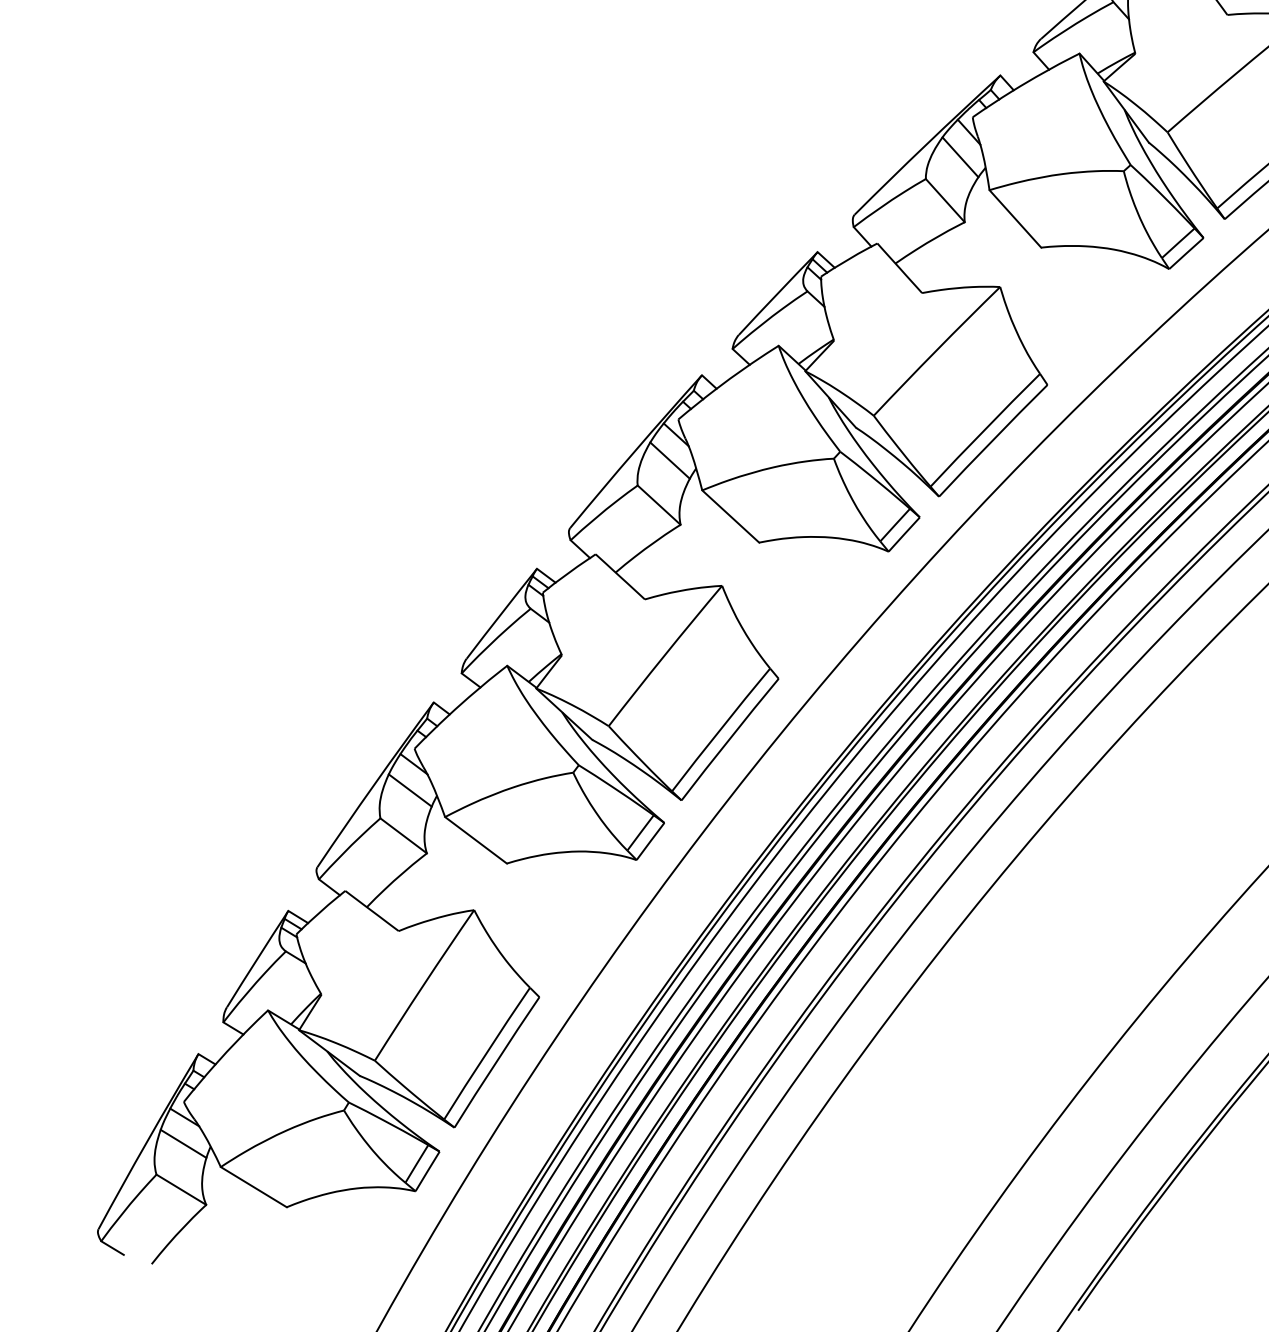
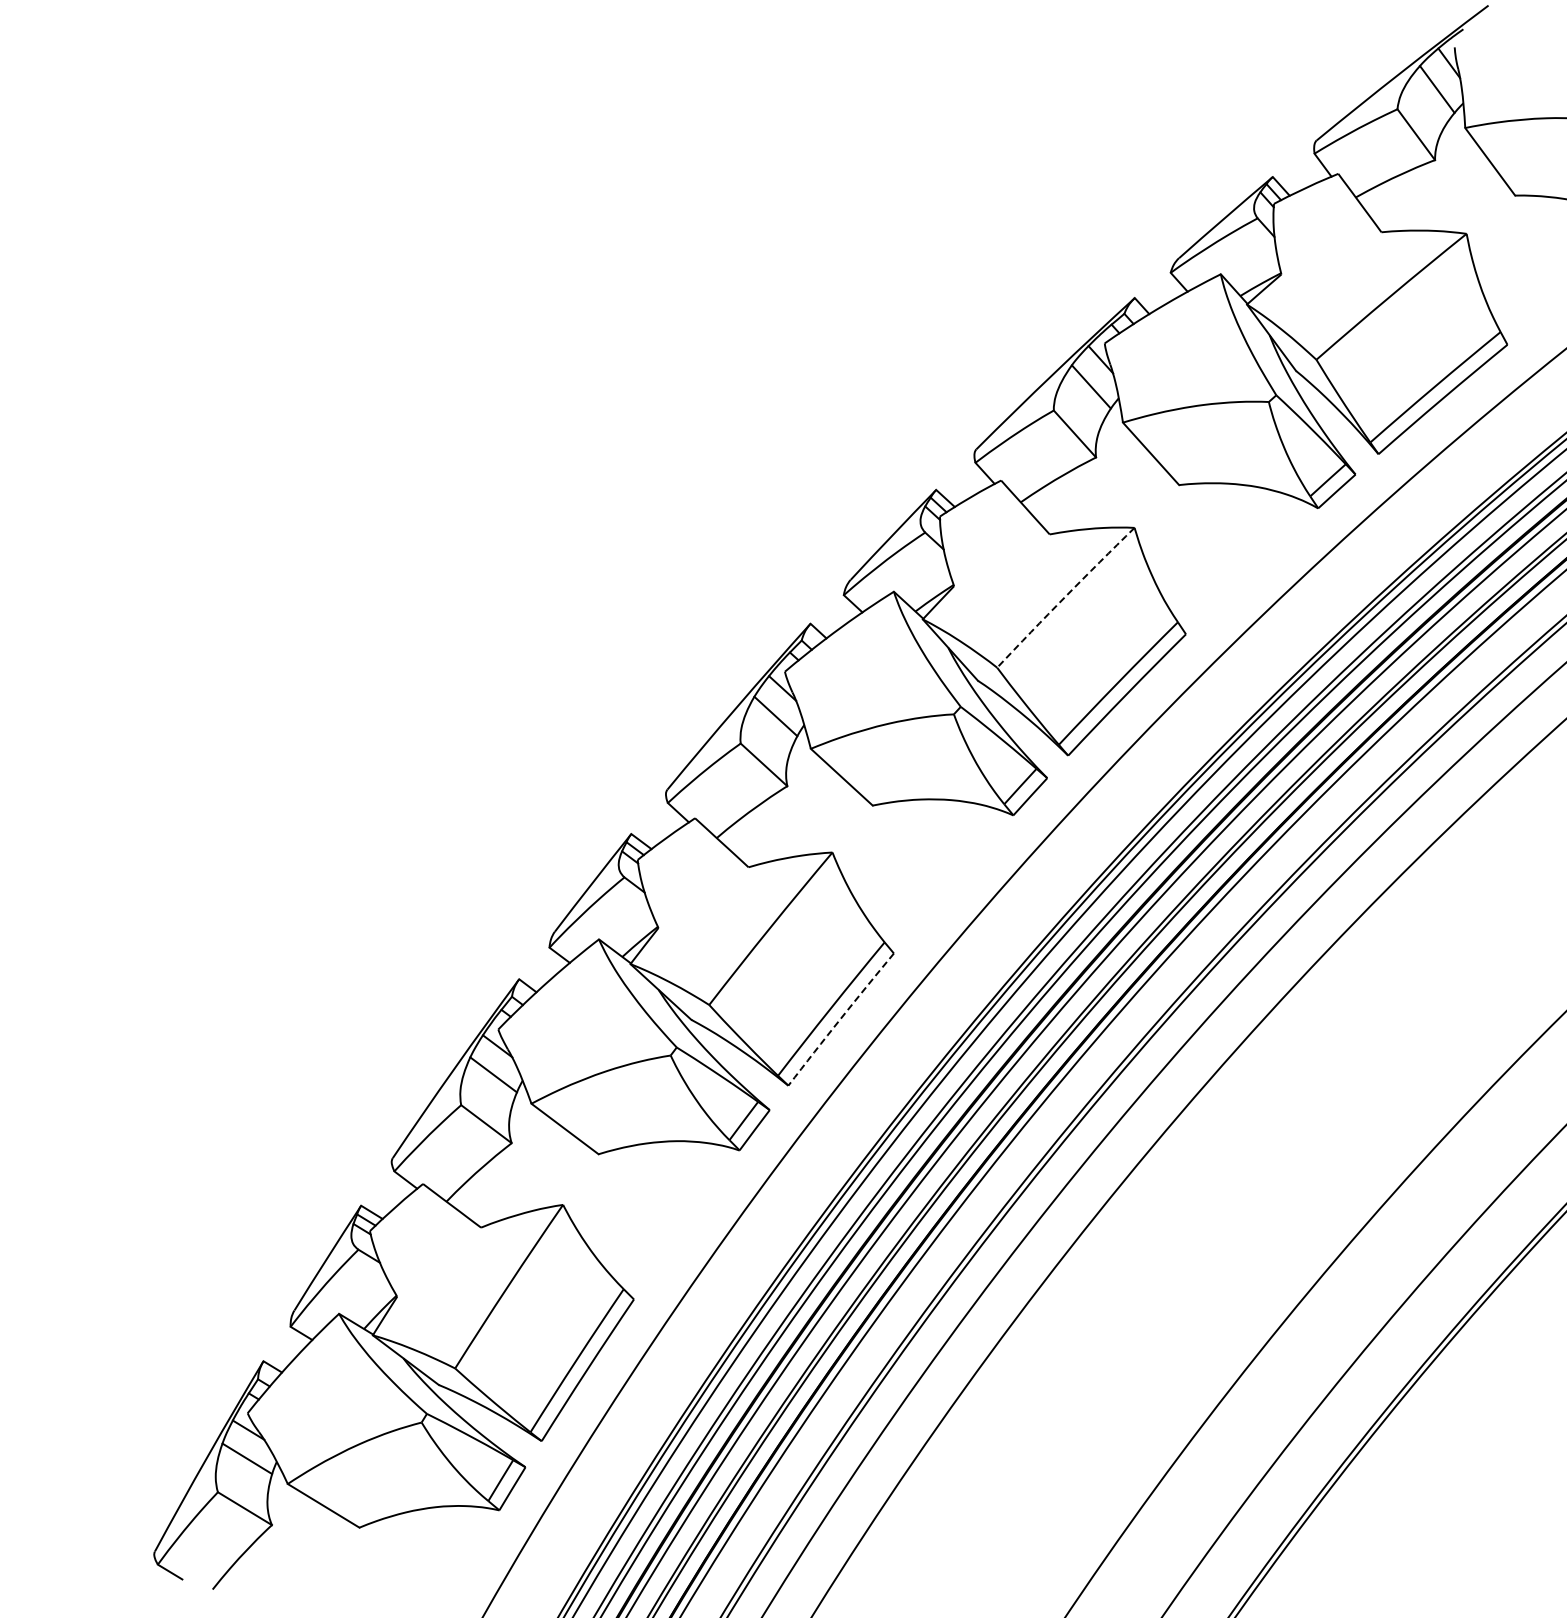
arc: (936, 351) -> (1065, 597), solid -> dashed
arc: (729, 739) -> (840, 1019), solid -> dashed

